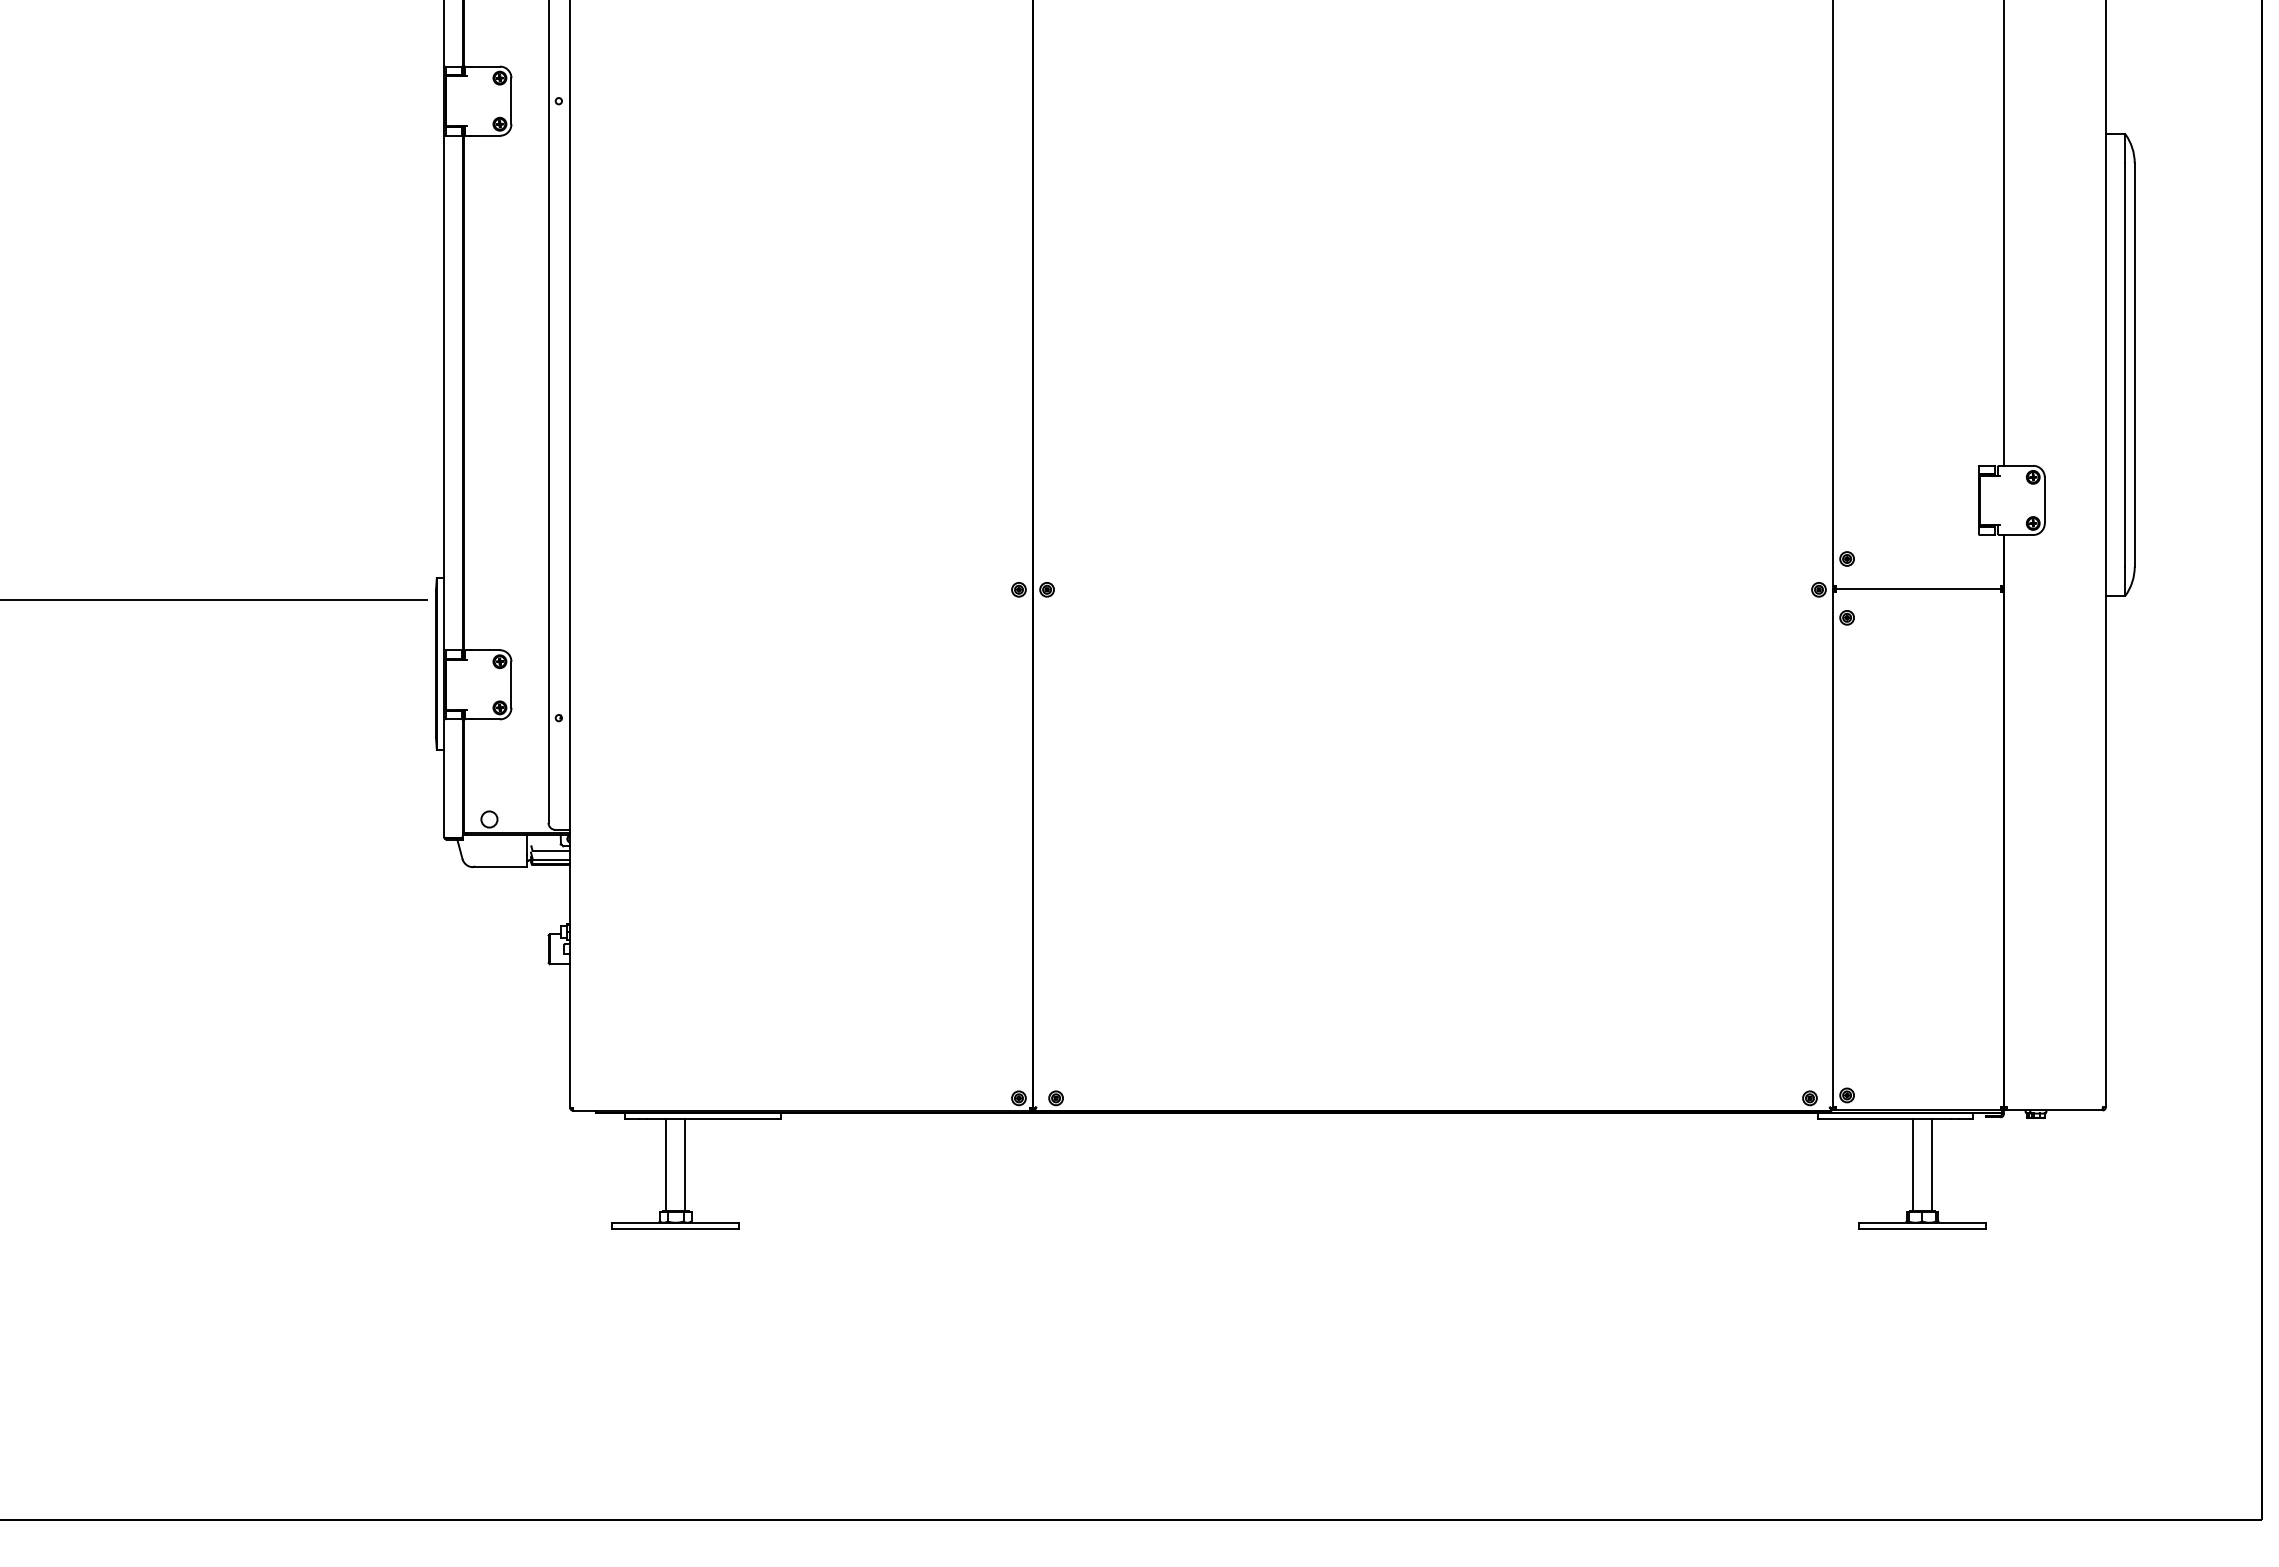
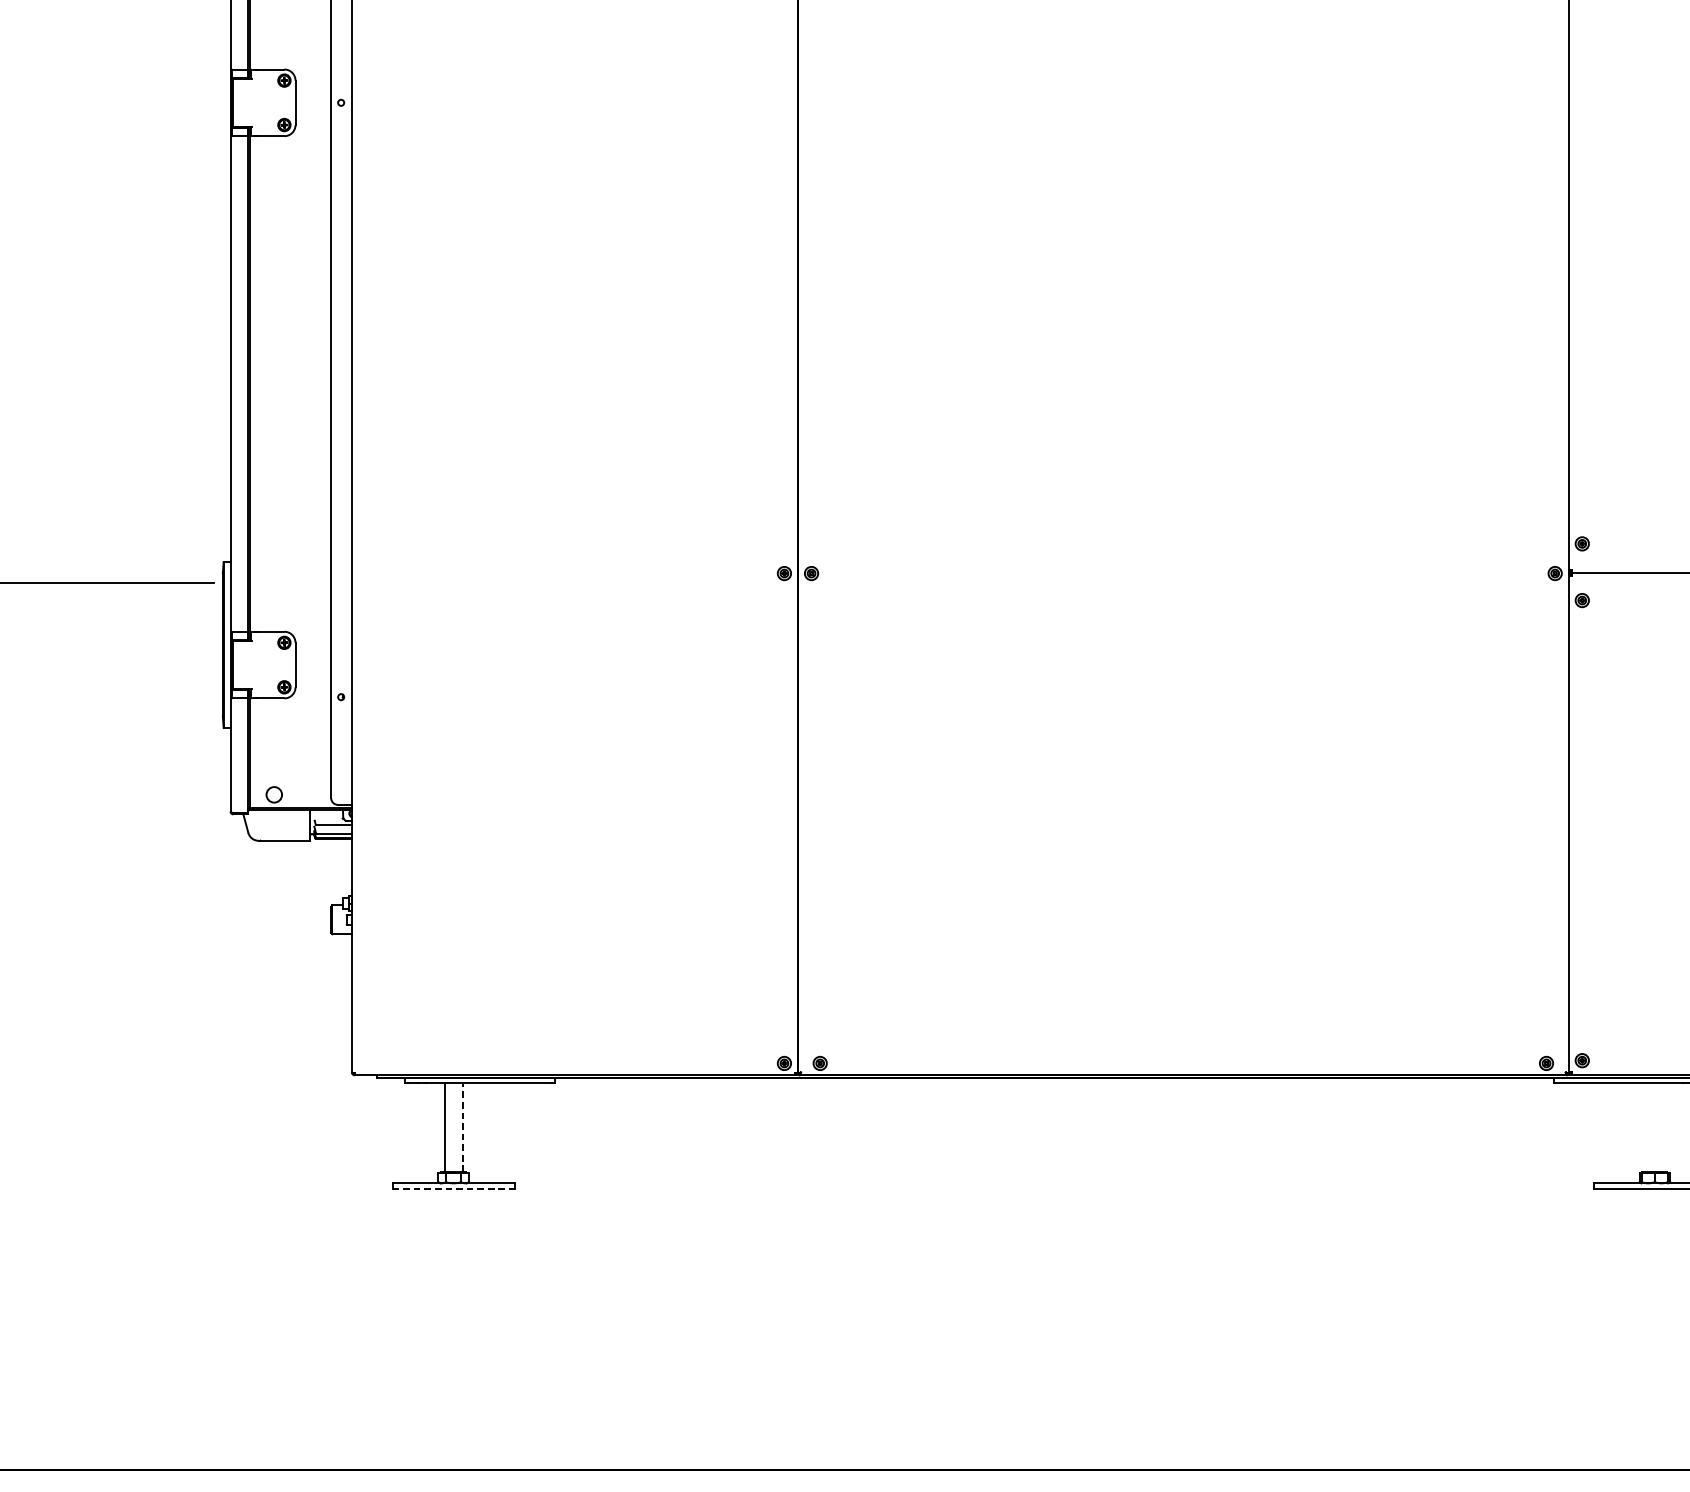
line: (684, 1164) -> (462, 1127), solid -> dashed
line: (1913, 1164) -> (1646, 1127), removed
line: (1931, 1164) -> (1663, 1127), removed
line: (676, 1228) -> (454, 1188), solid -> dashed

